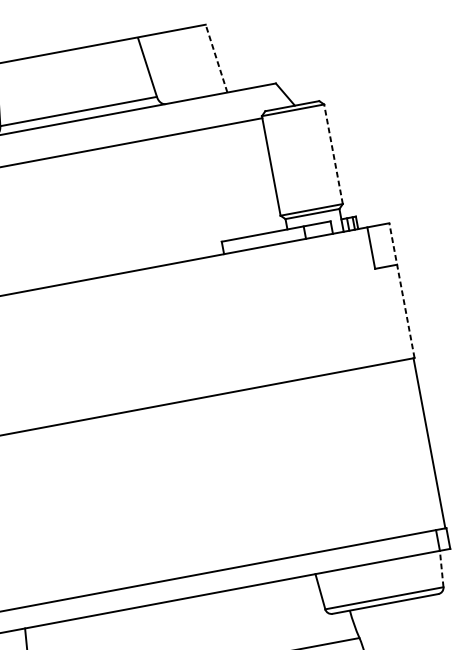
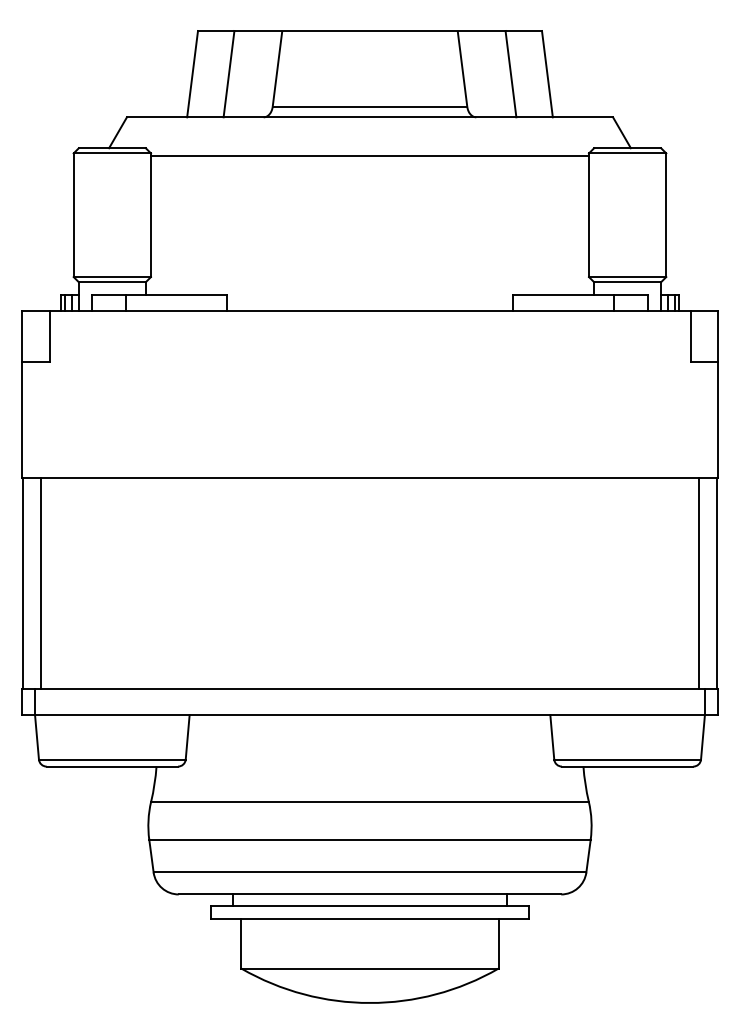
line: (216, 58) -> (547, 73), dashed -> solid
line: (186, 64) -> (510, 74), added
line: (333, 154) -> (666, 215), dashed -> solid
line: (401, 290) -> (717, 394), dashed -> solid
line: (414, 445) -> (698, 583), added
line: (442, 568) -> (703, 736), dashed -> solid

